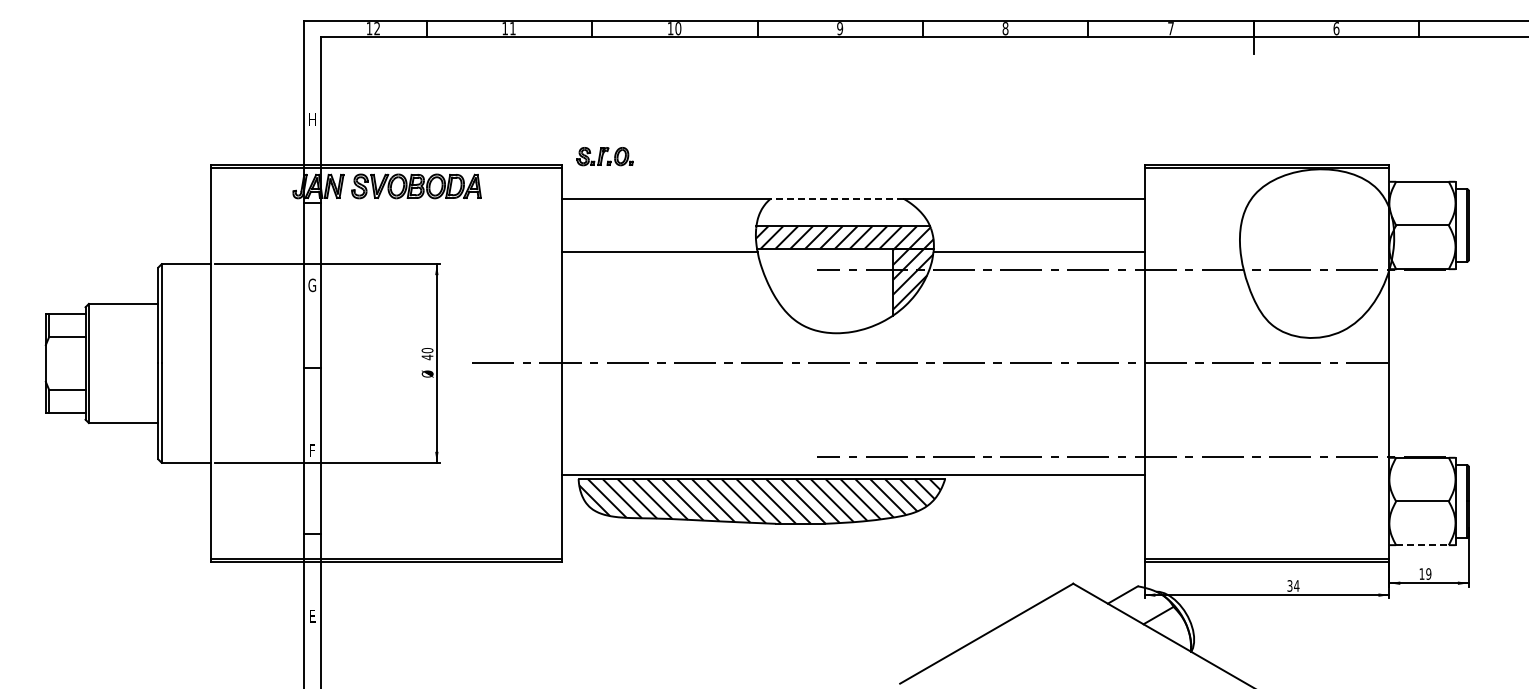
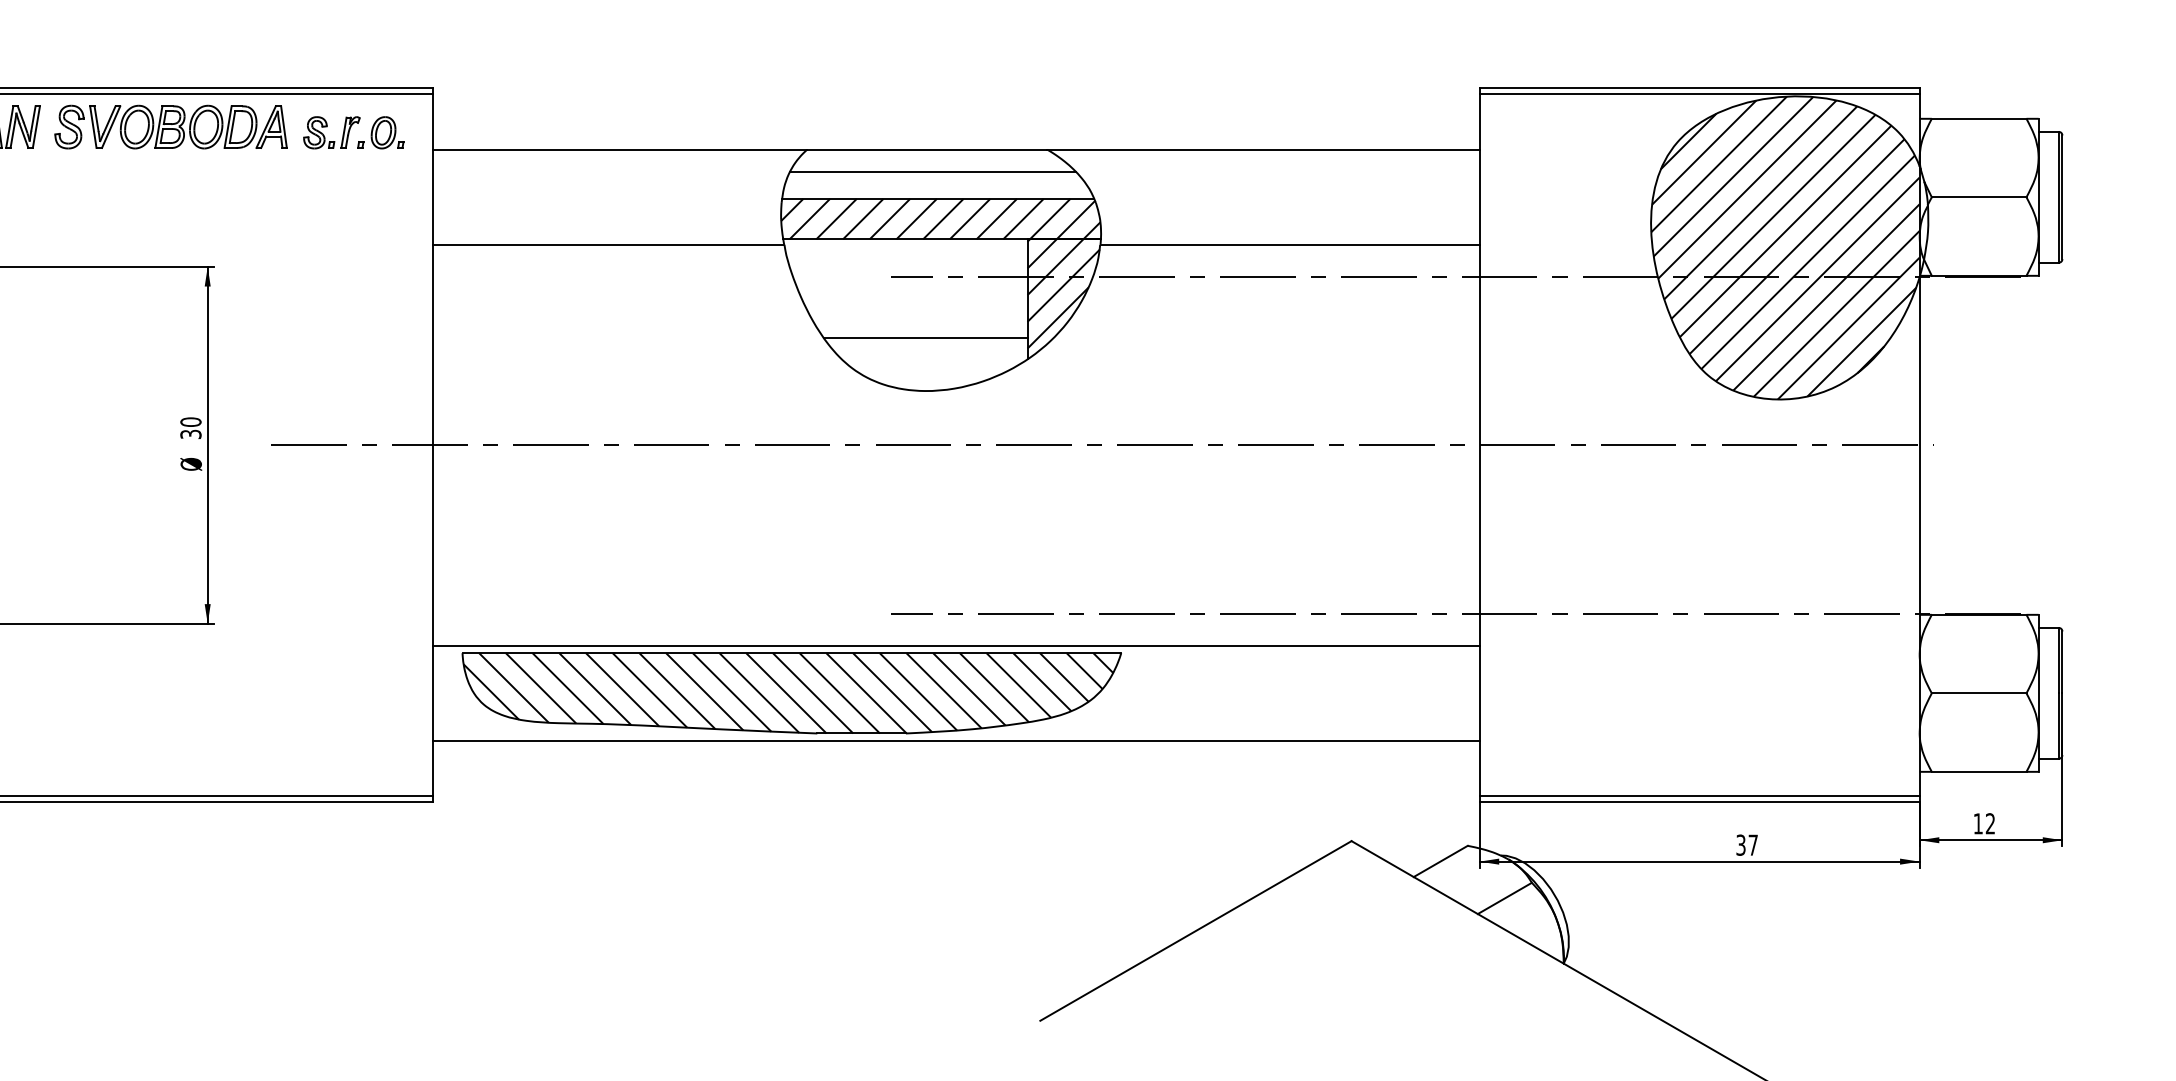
part: (604, 156) -> (352, 132), moved
line: (837, 199) -> (927, 150), dashed -> solid
line: (839, 211) -> (931, 172), added
hatch: (1314, 253) -> (1785, 247), added
line: (836, 303) -> (925, 337), added
text: (427, 357) -> (190, 434), 40 -> 30
line: (853, 527) -> (956, 740), added
line: (1422, 545) -> (1979, 772), dashed -> solid
text: (1428, 573) -> (1989, 822), 19 -> 12
text: (1296, 585) -> (1752, 844), 34 -> 37

